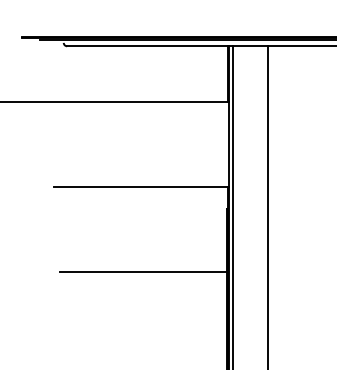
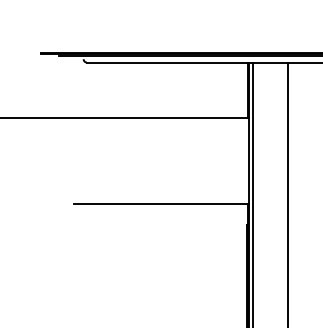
line: (143, 271) -> (163, 287), removed

